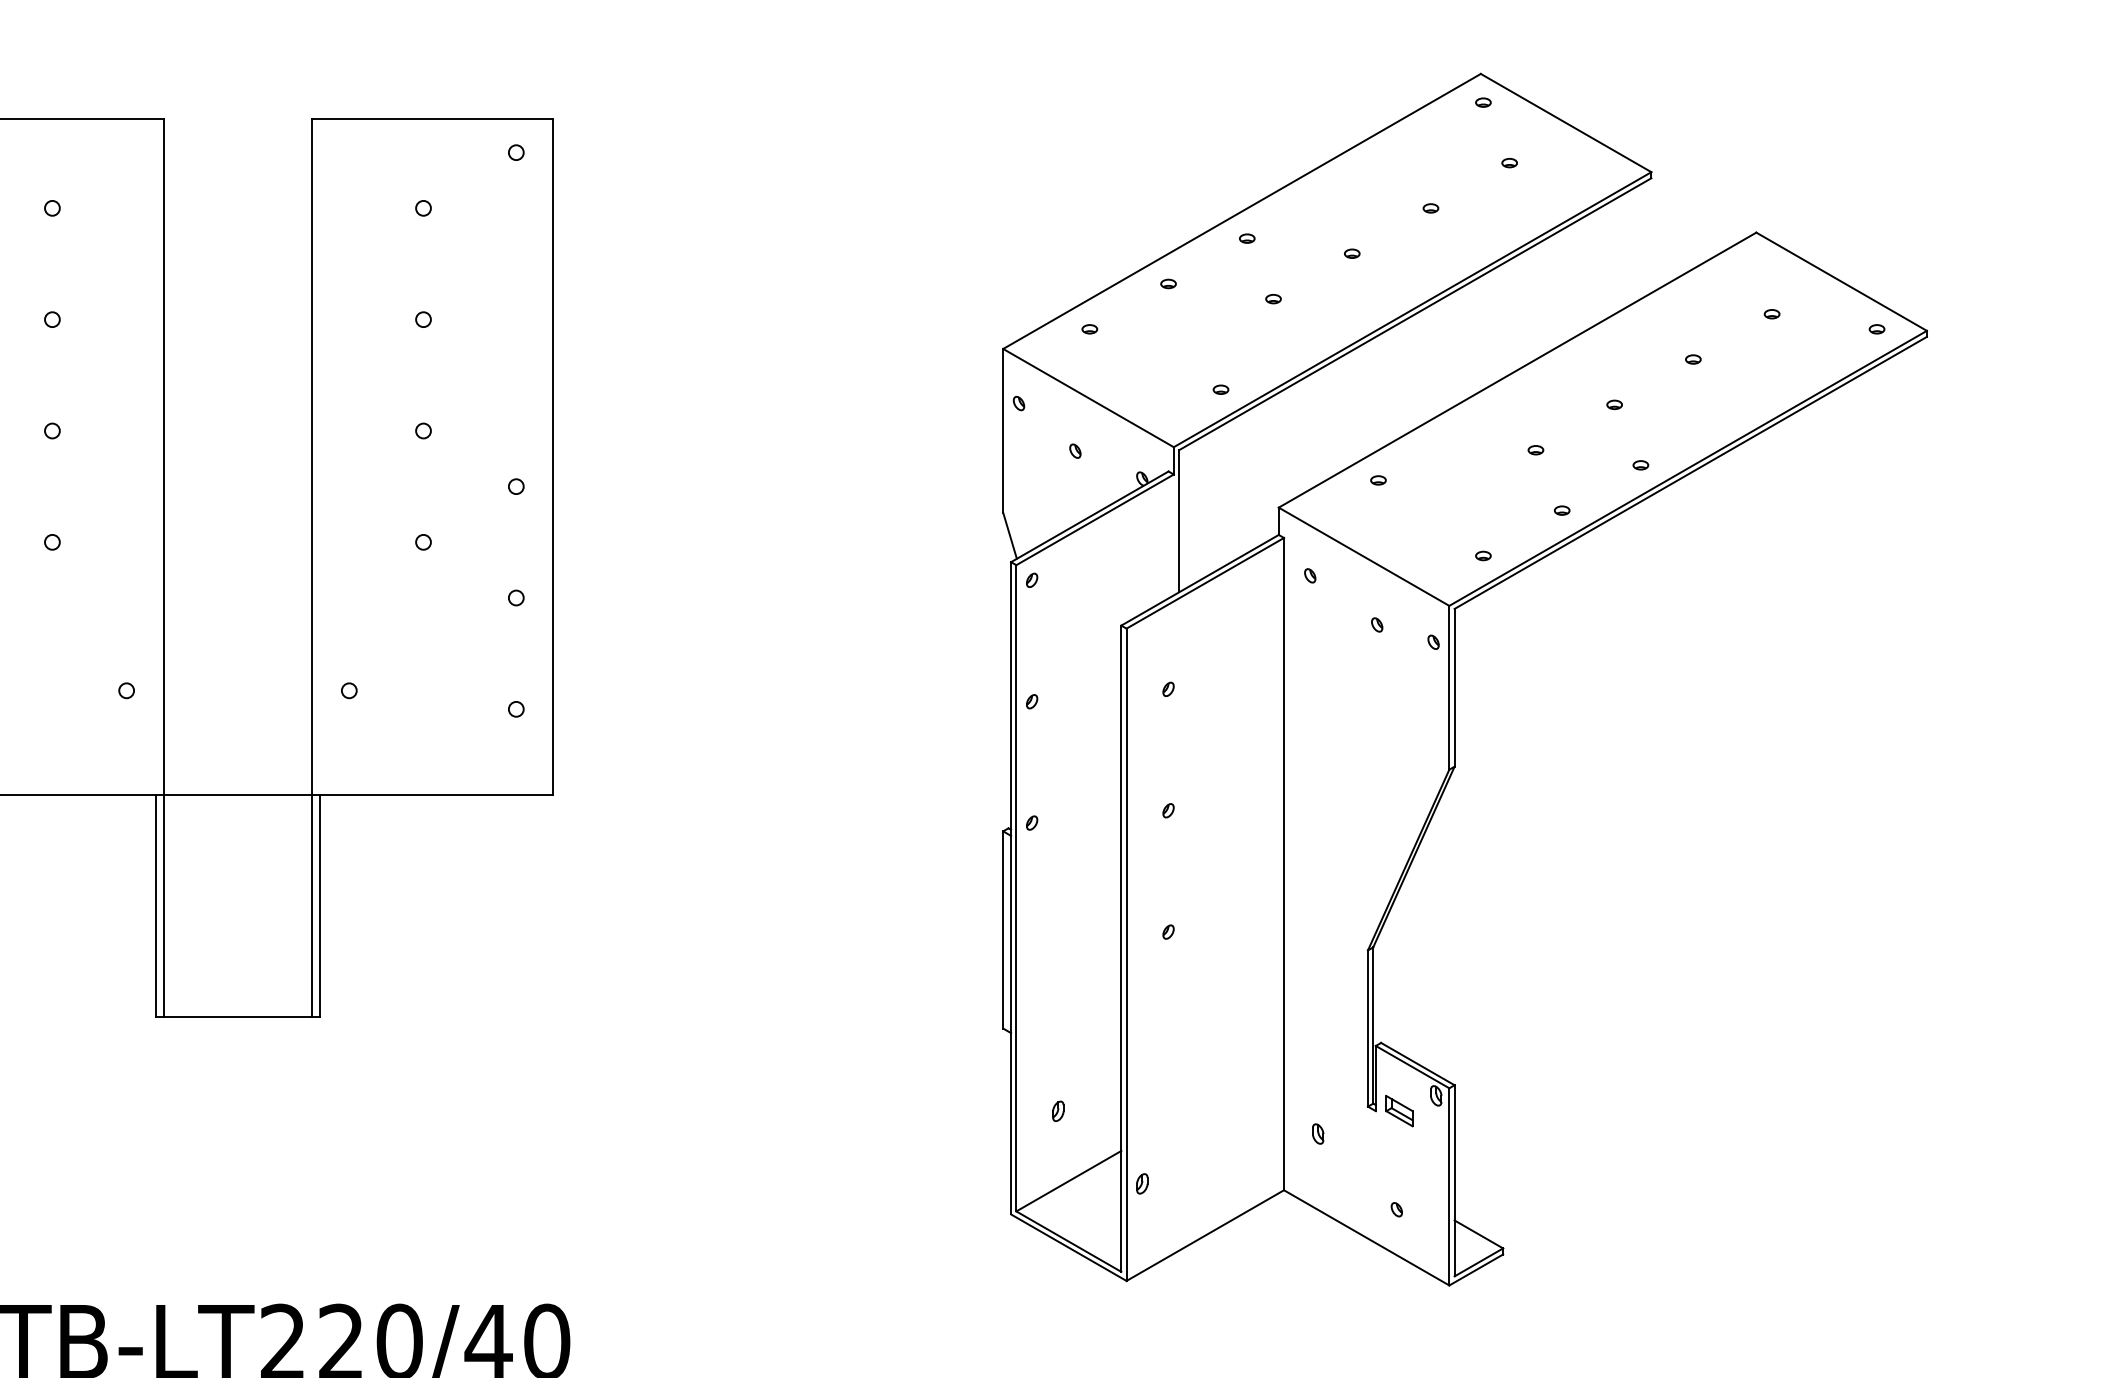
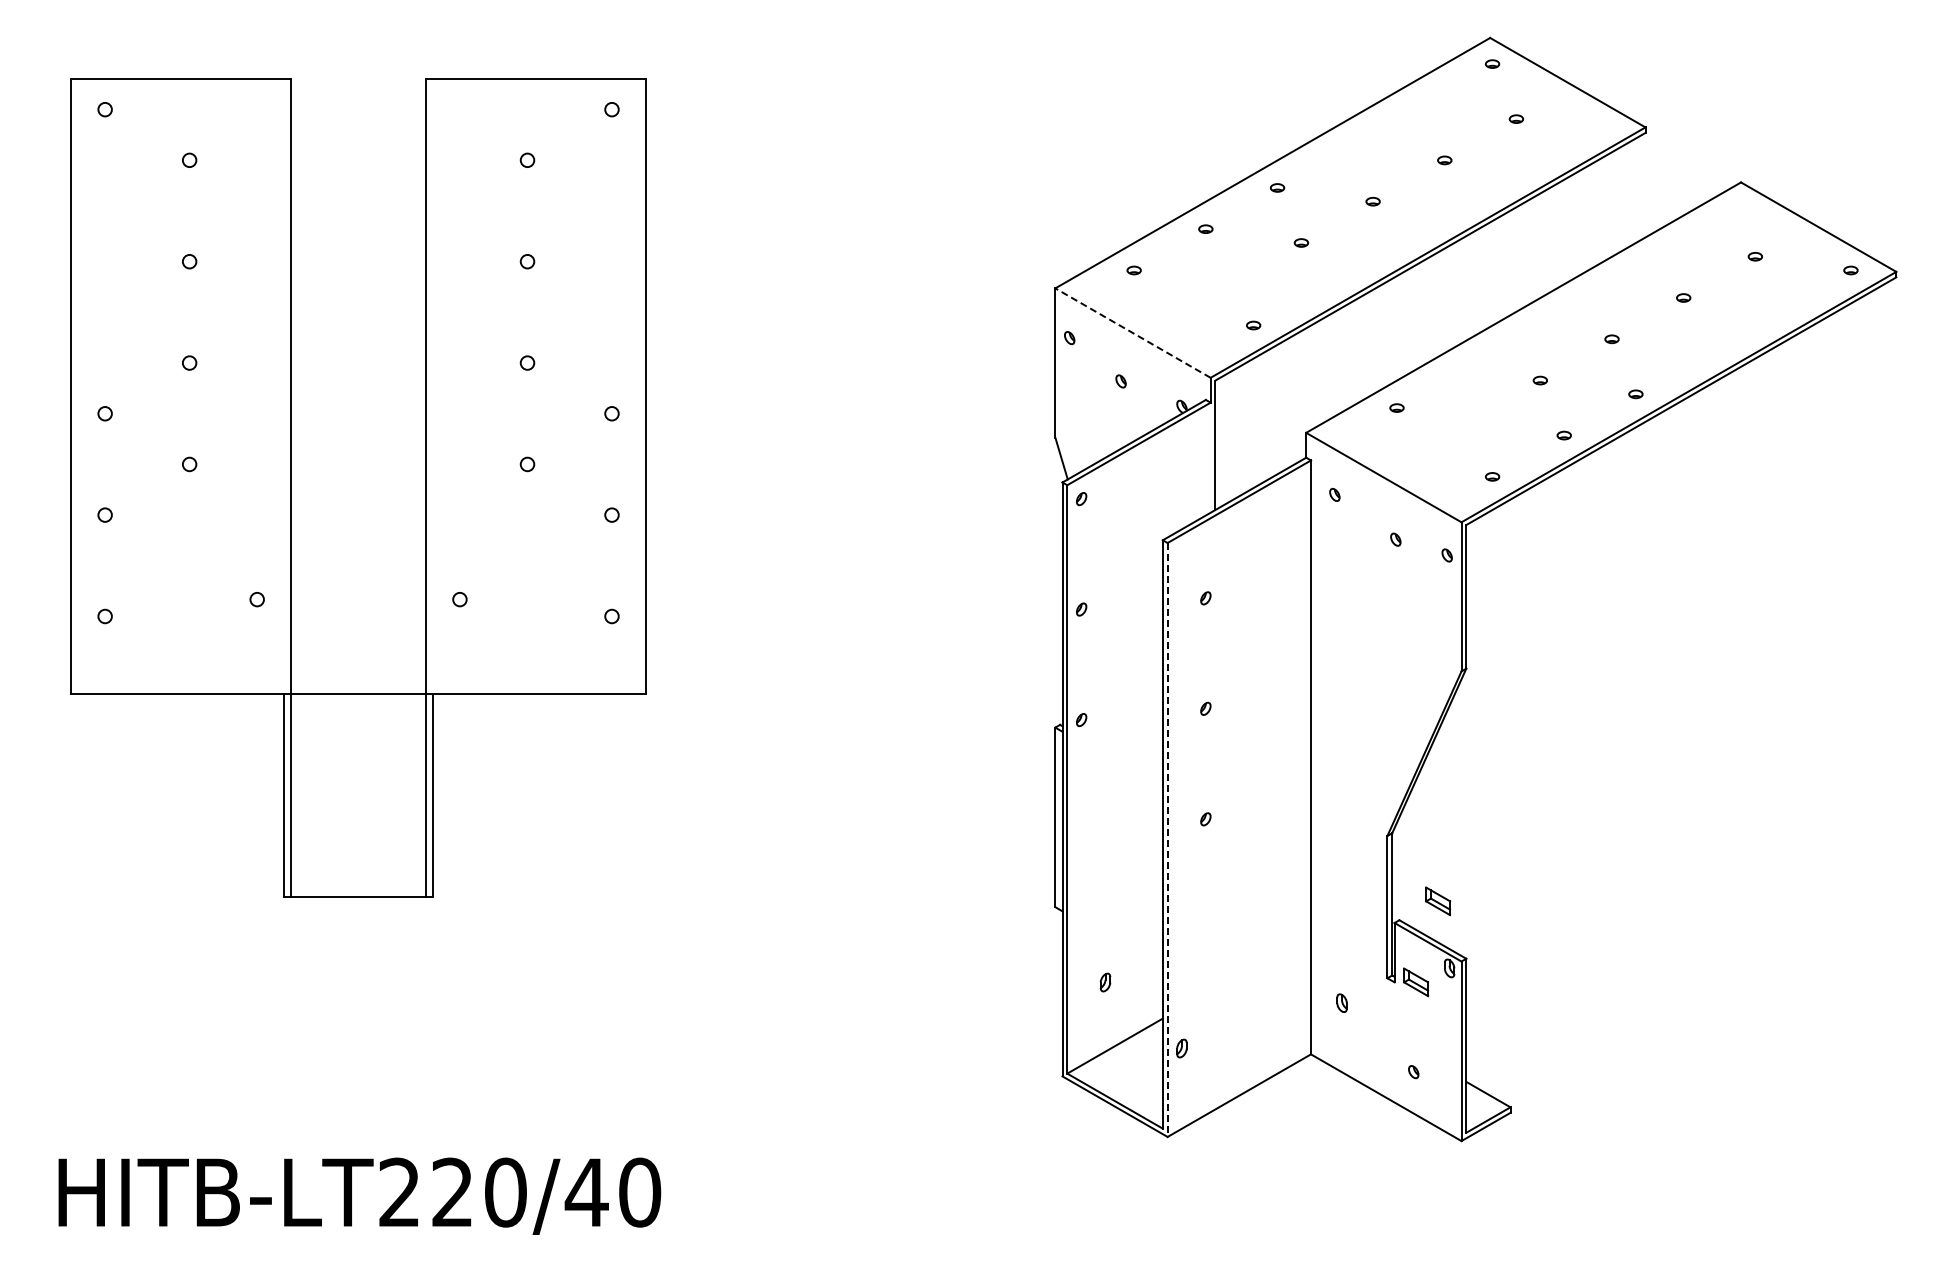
line: (1089, 398) -> (1133, 333), solid -> dashed
line: (1126, 954) -> (1167, 839), solid -> dashed
part: (1424, 1022) -> (1438, 901), added

